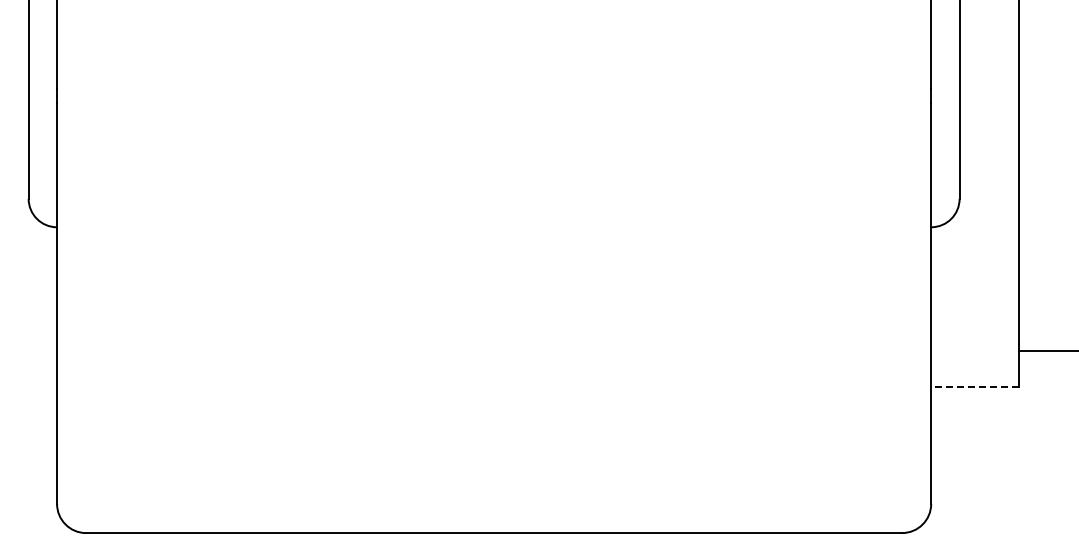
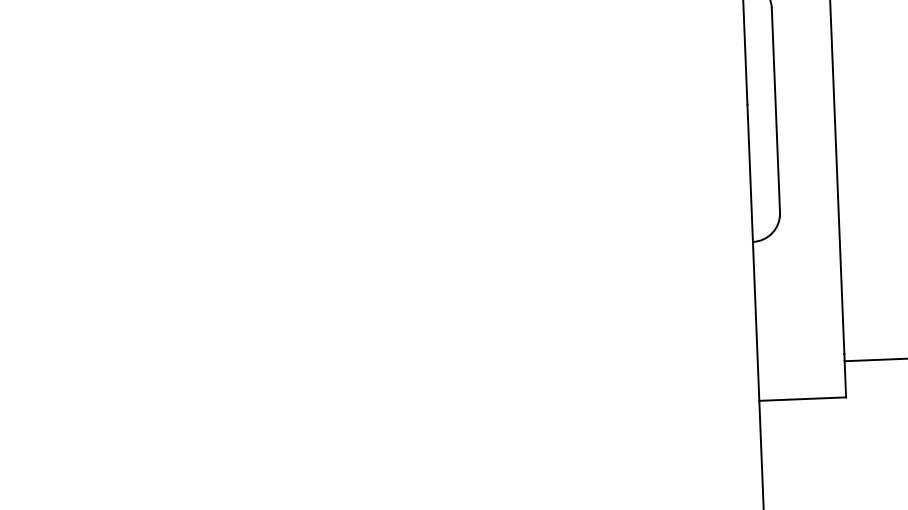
line: (974, 387) -> (802, 399), dashed -> solid

